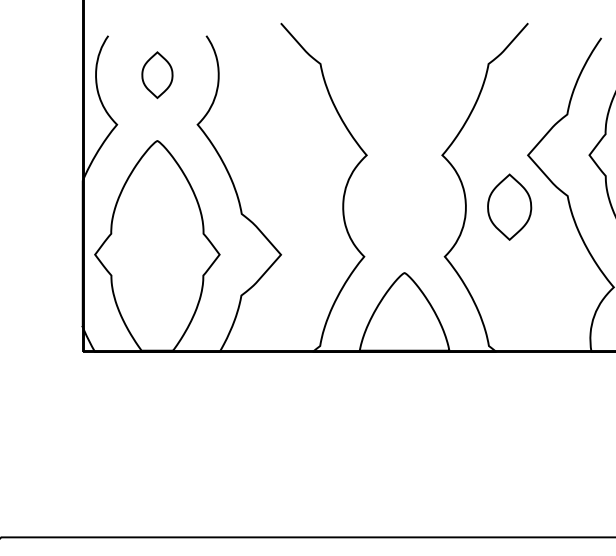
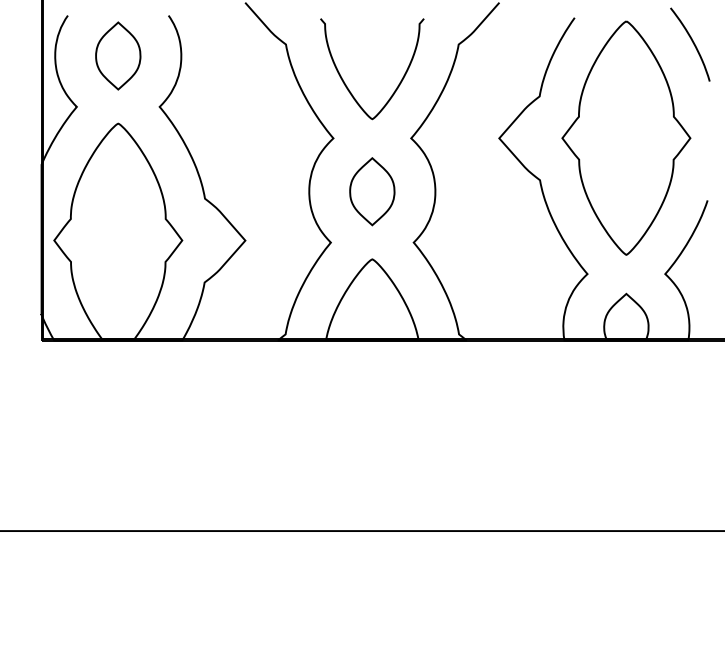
part: (157, 74) -> (118, 55), size x1.43
curve: (430, 100) -> (399, 82), added
part: (509, 206) -> (372, 191), moved

